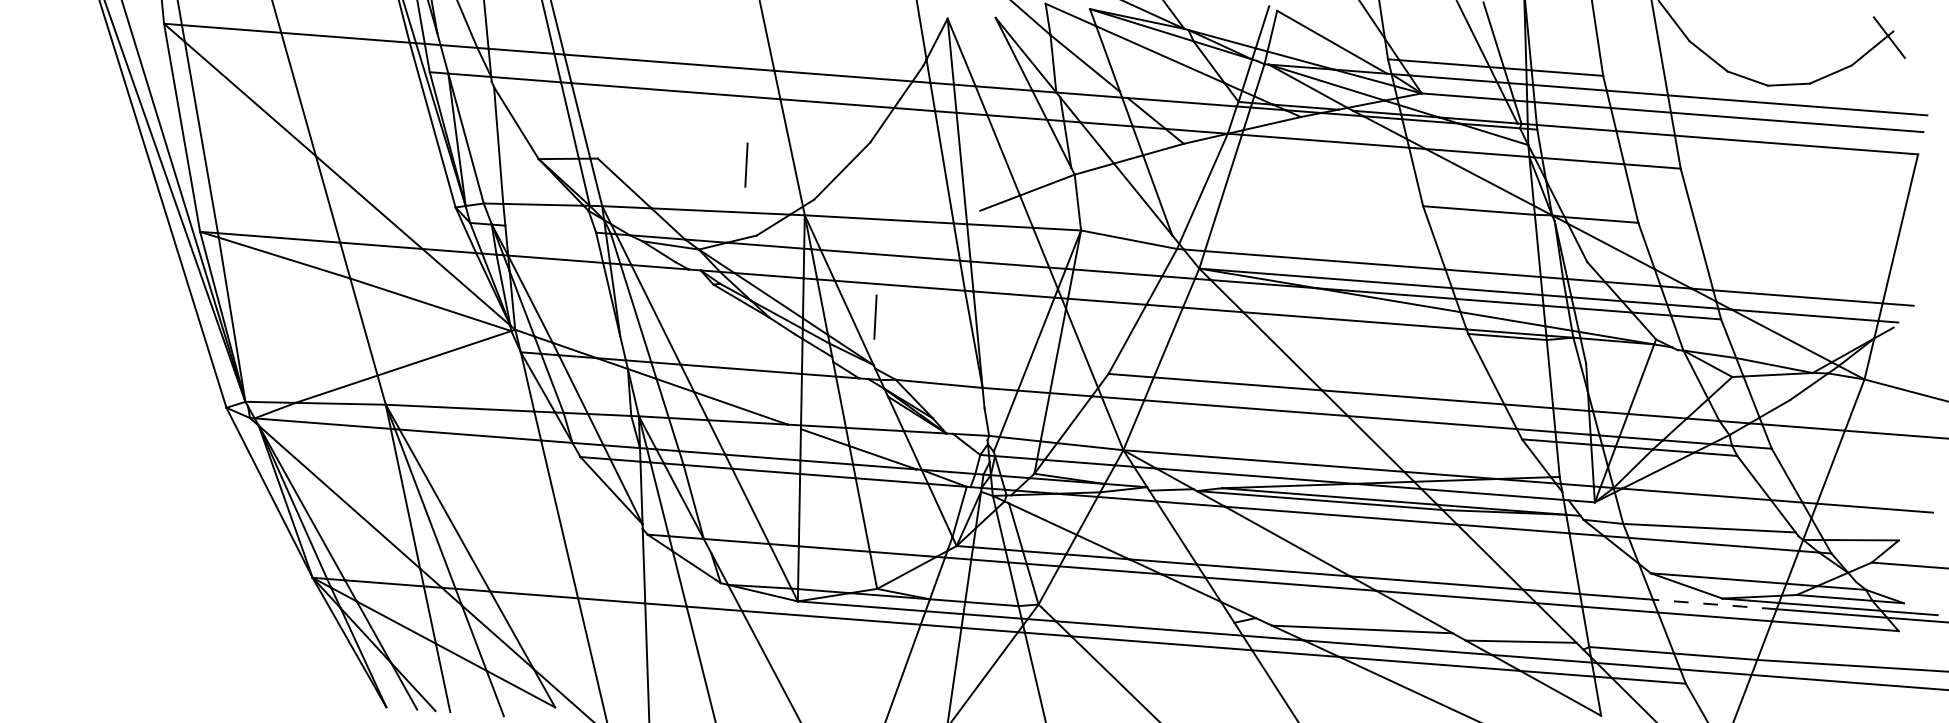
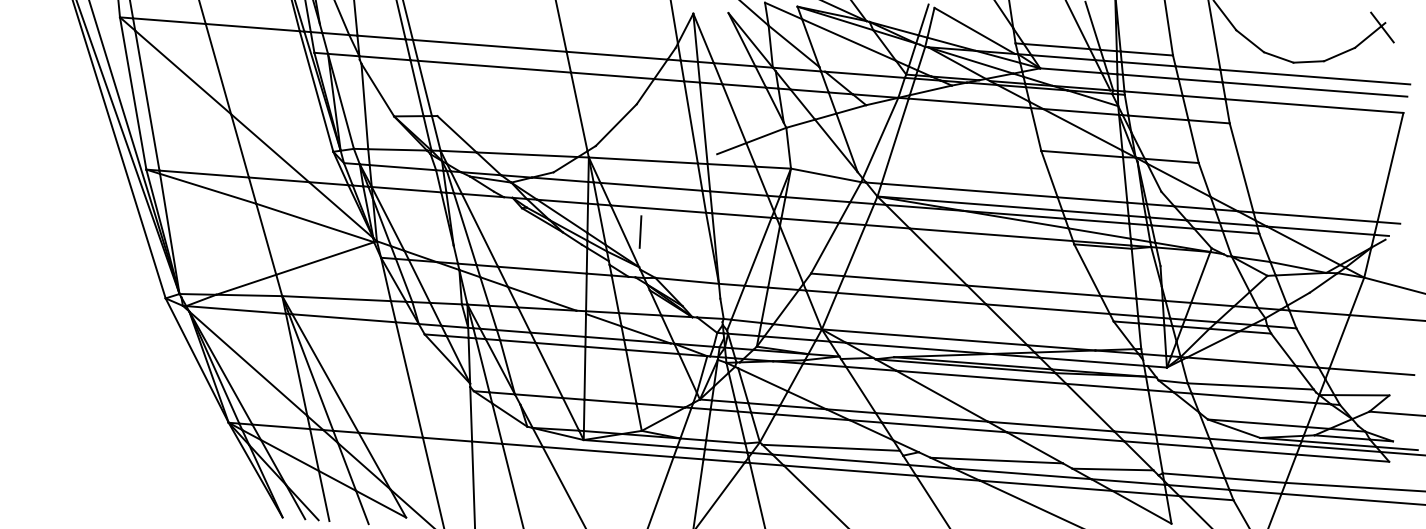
line: (746, 164) -> (546, 120), removed
line: (550, 228) -> (402, 167), added
line: (1714, 604) -> (1254, 442), dashed -> solid
line: (1136, 611) -> (831, 447), added

